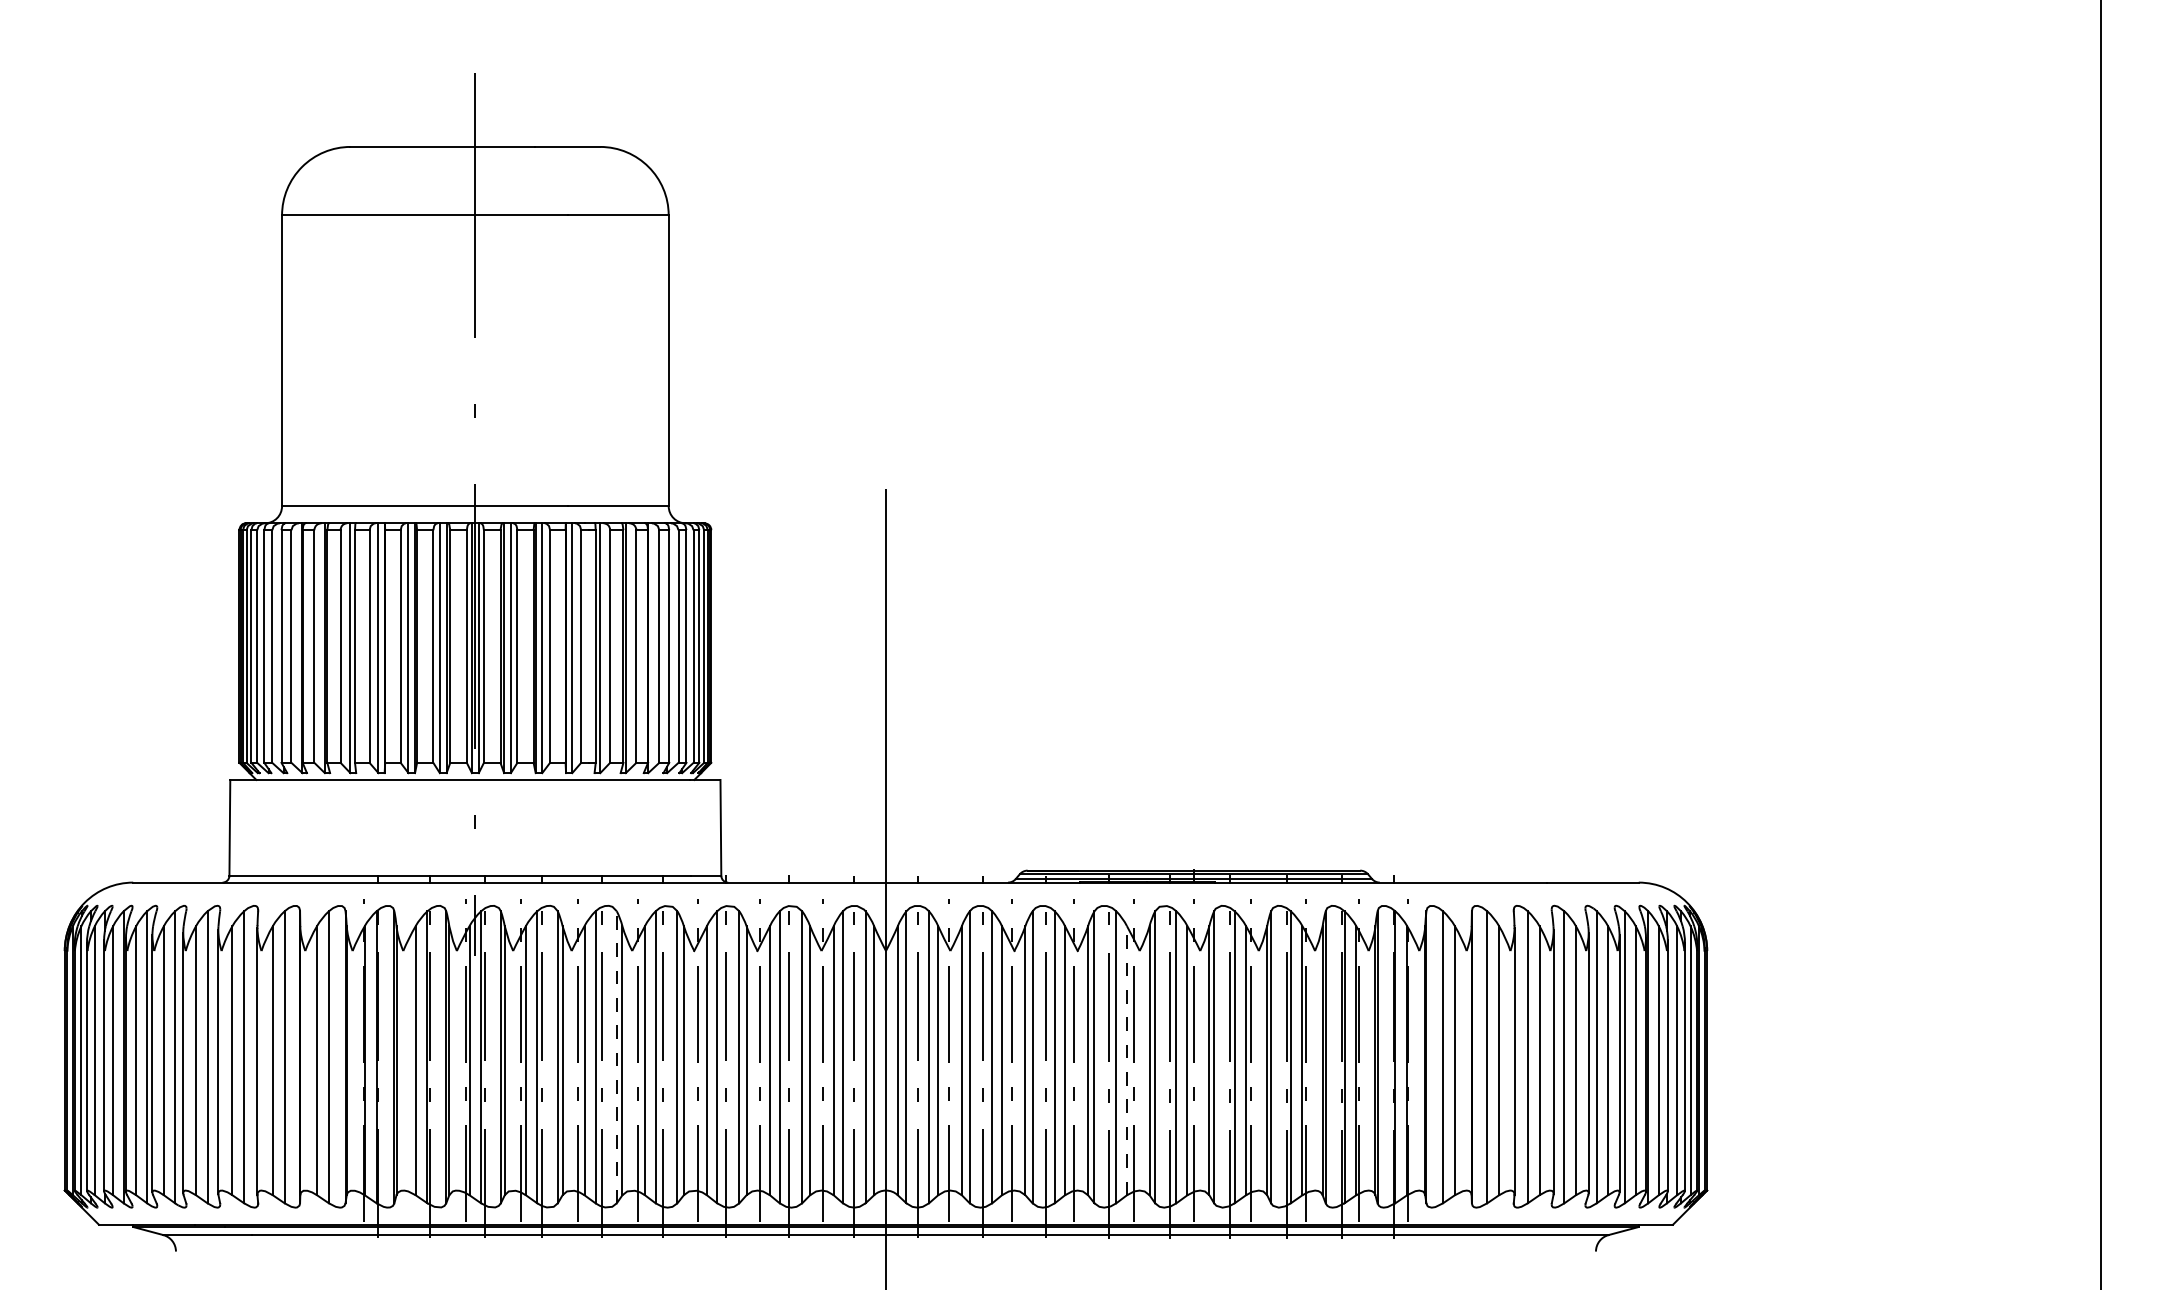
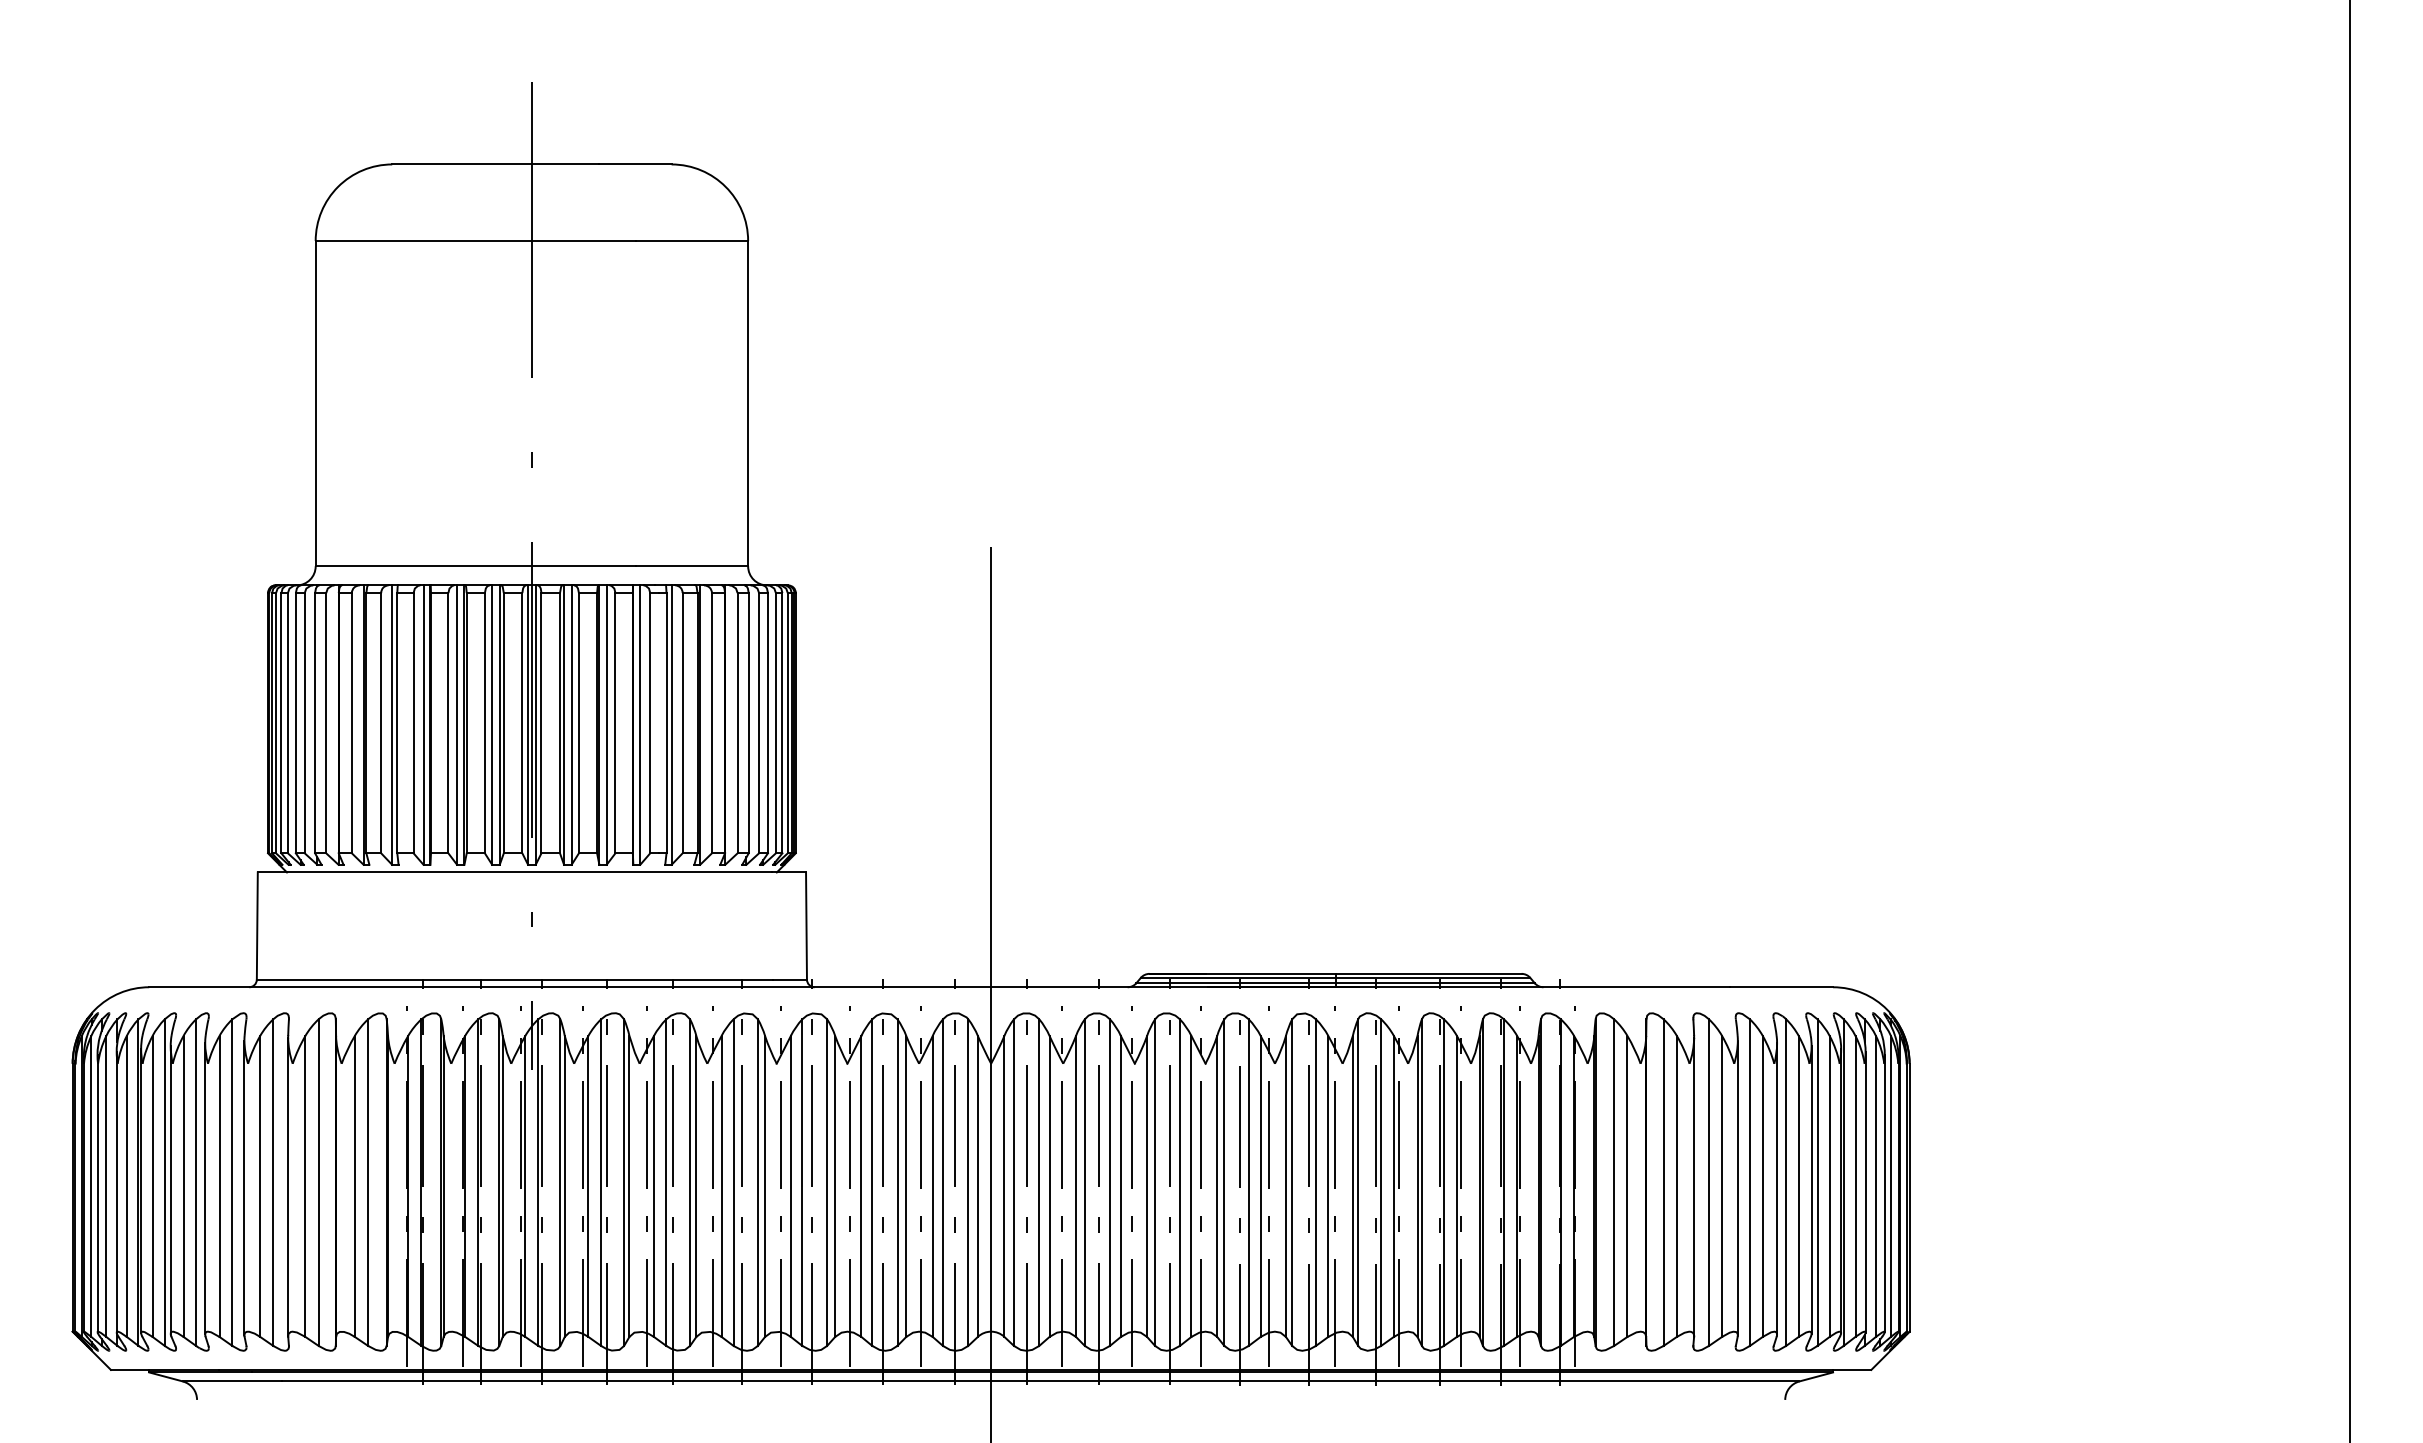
line: (617, 1057) -> (690, 1182), dashed -> solid
line: (1126, 1059) -> (1260, 1185), dashed -> solid
line: (413, 1060) -> (462, 1186), added

